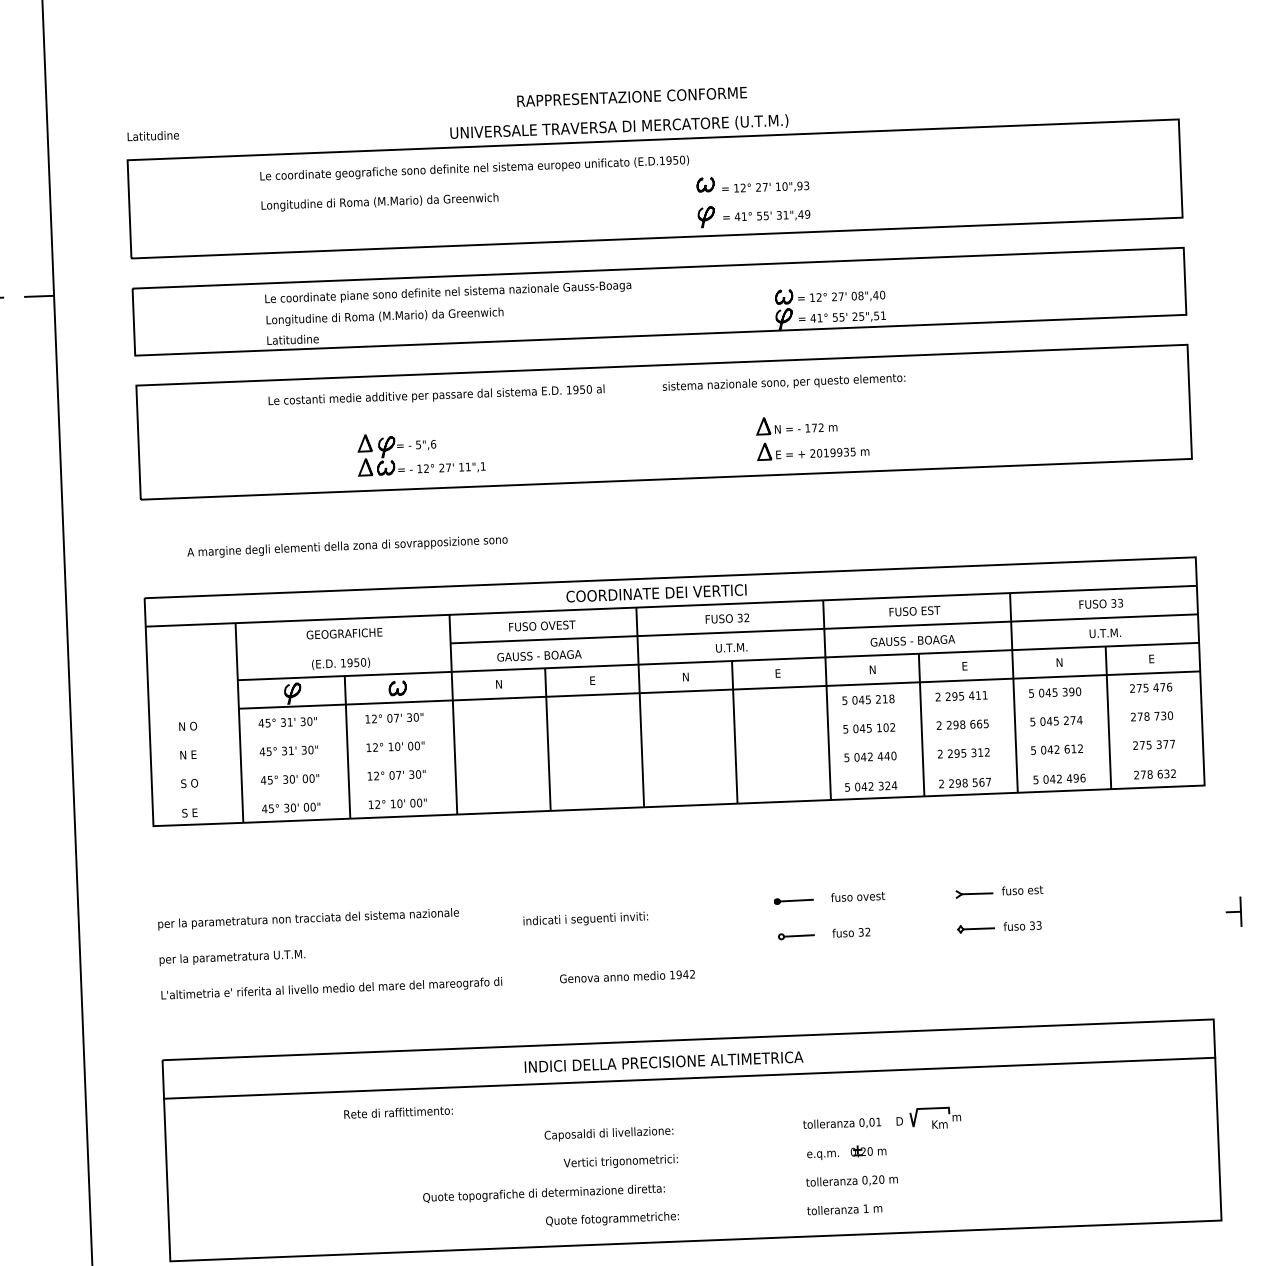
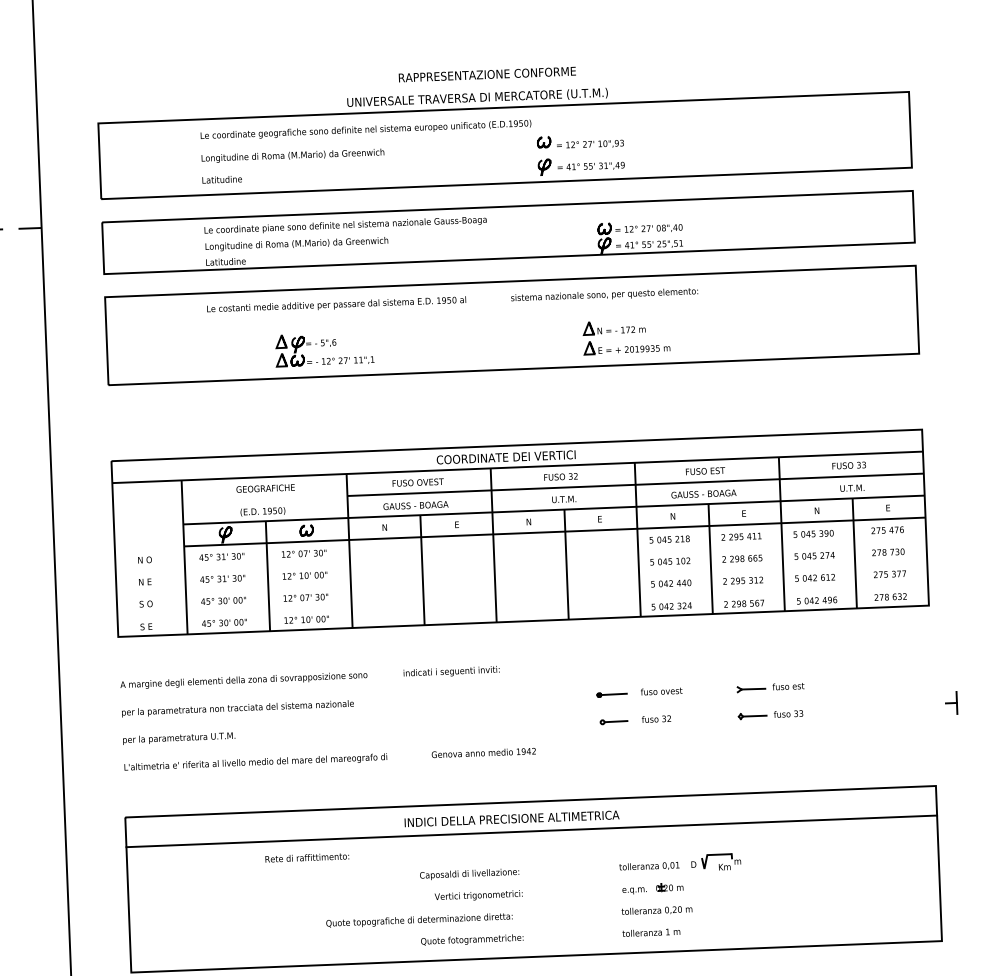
text: (152, 135) -> (221, 179), moved
text: (346, 546) -> (243, 680), moved
text: (585, 918) -> (451, 671), moved

